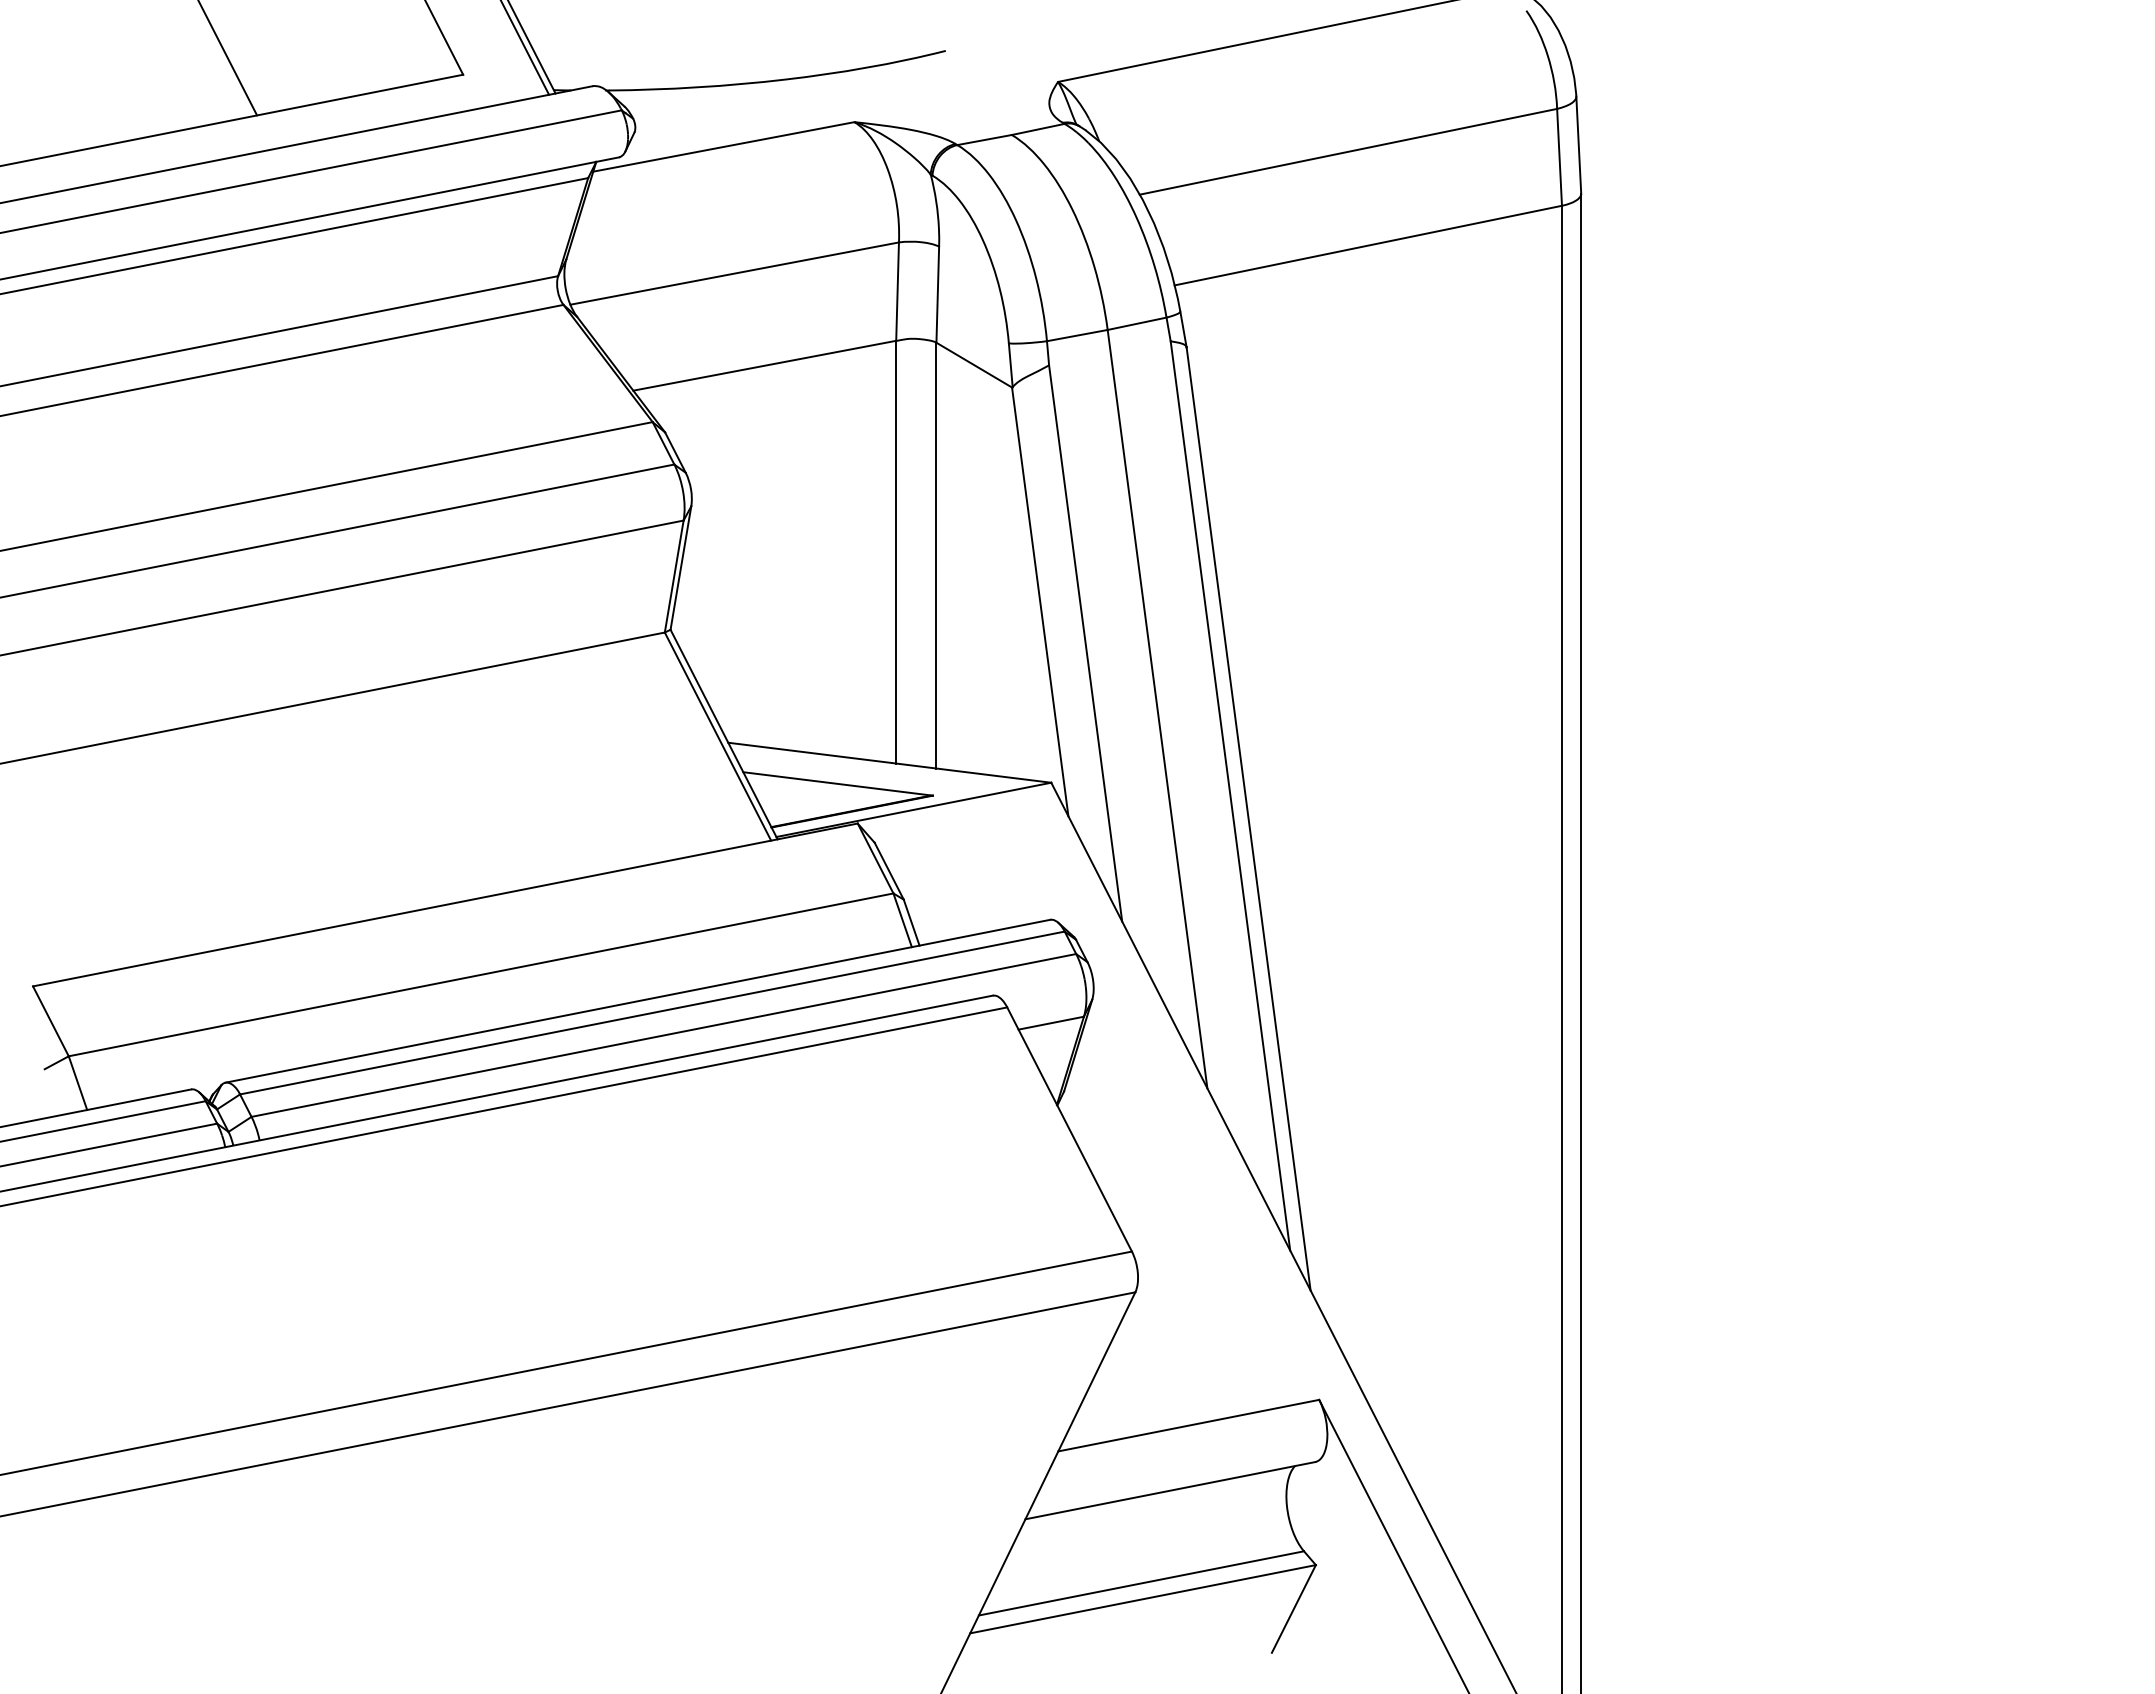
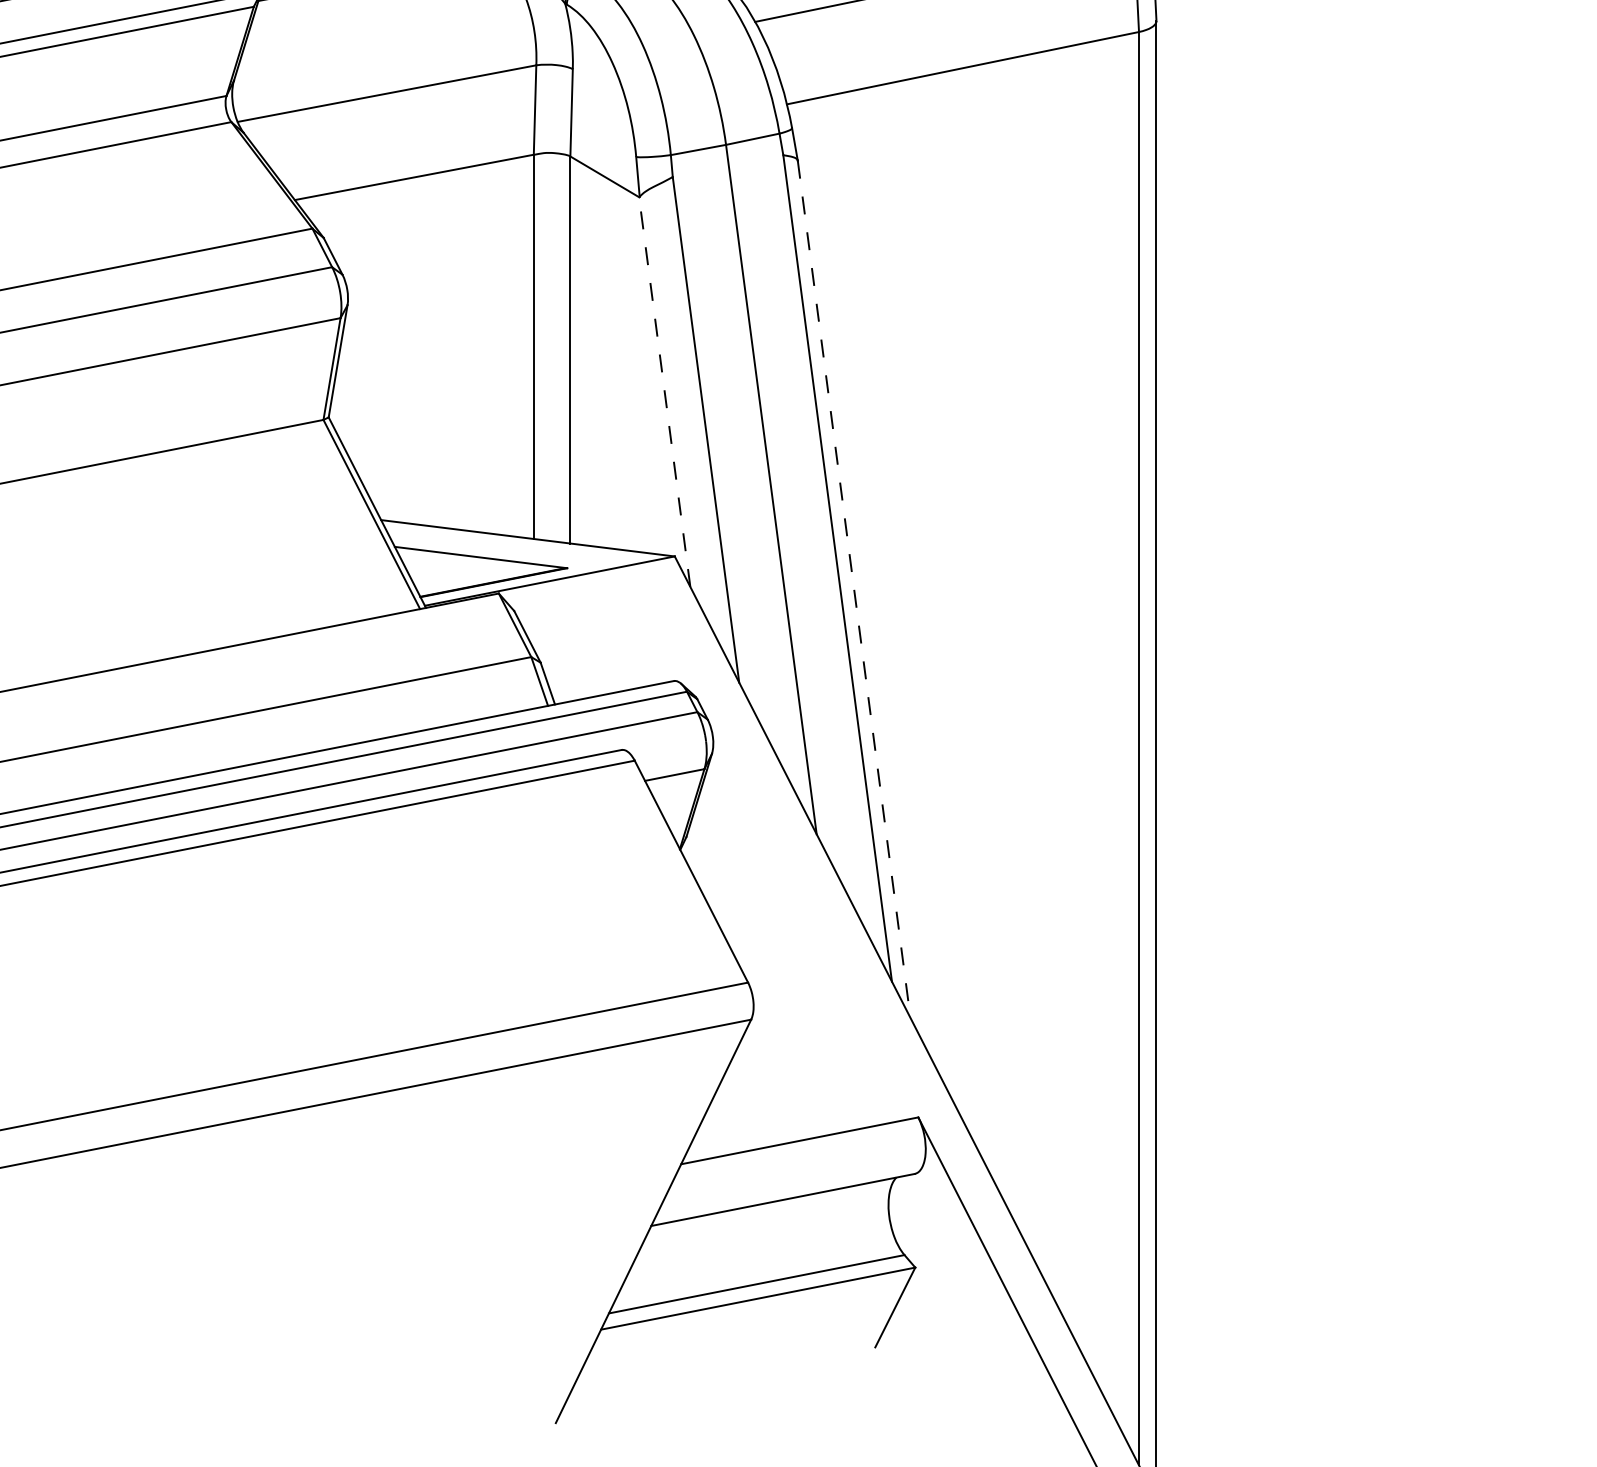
line: (1040, 601) -> (664, 391), solid -> dashed
line: (1248, 818) -> (854, 588), solid -> dashed

